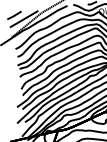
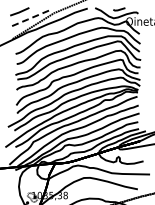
line: (23, 19) -> (30, 18), solid -> dashed

